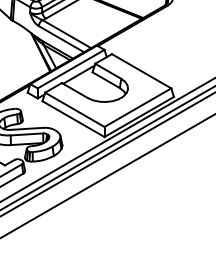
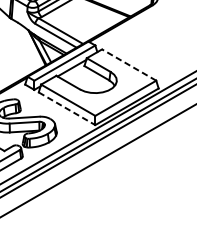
line: (141, 71) -> (129, 65), solid -> dashed
line: (73, 119) -> (67, 109), solid -> dashed

